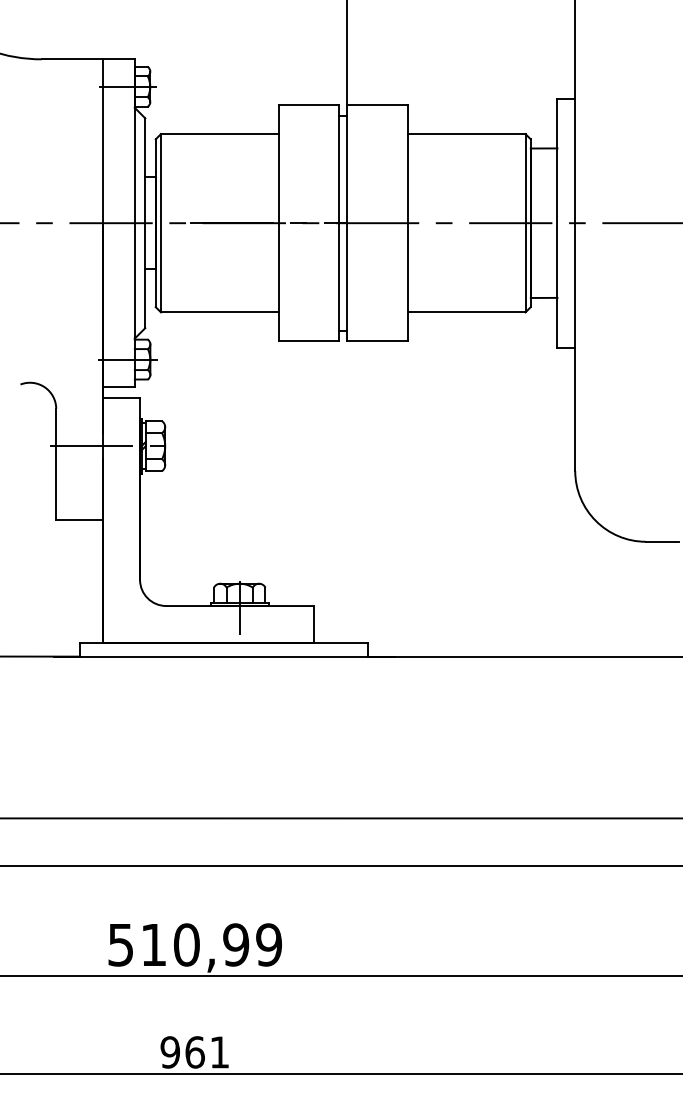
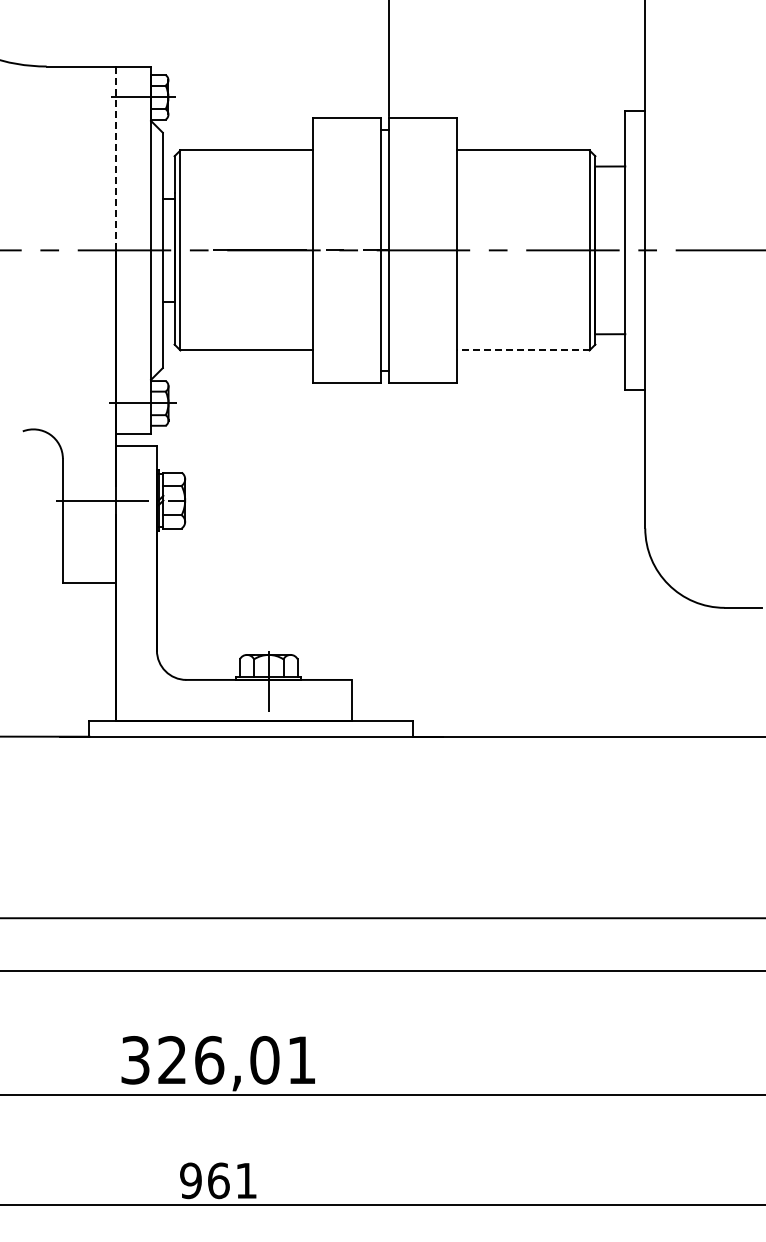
line: (103, 141) -> (115, 158), solid -> dashed
line: (465, 312) -> (522, 350), solid -> dashed
text: (195, 945) -> (219, 1060), 510,99 -> 326,01

